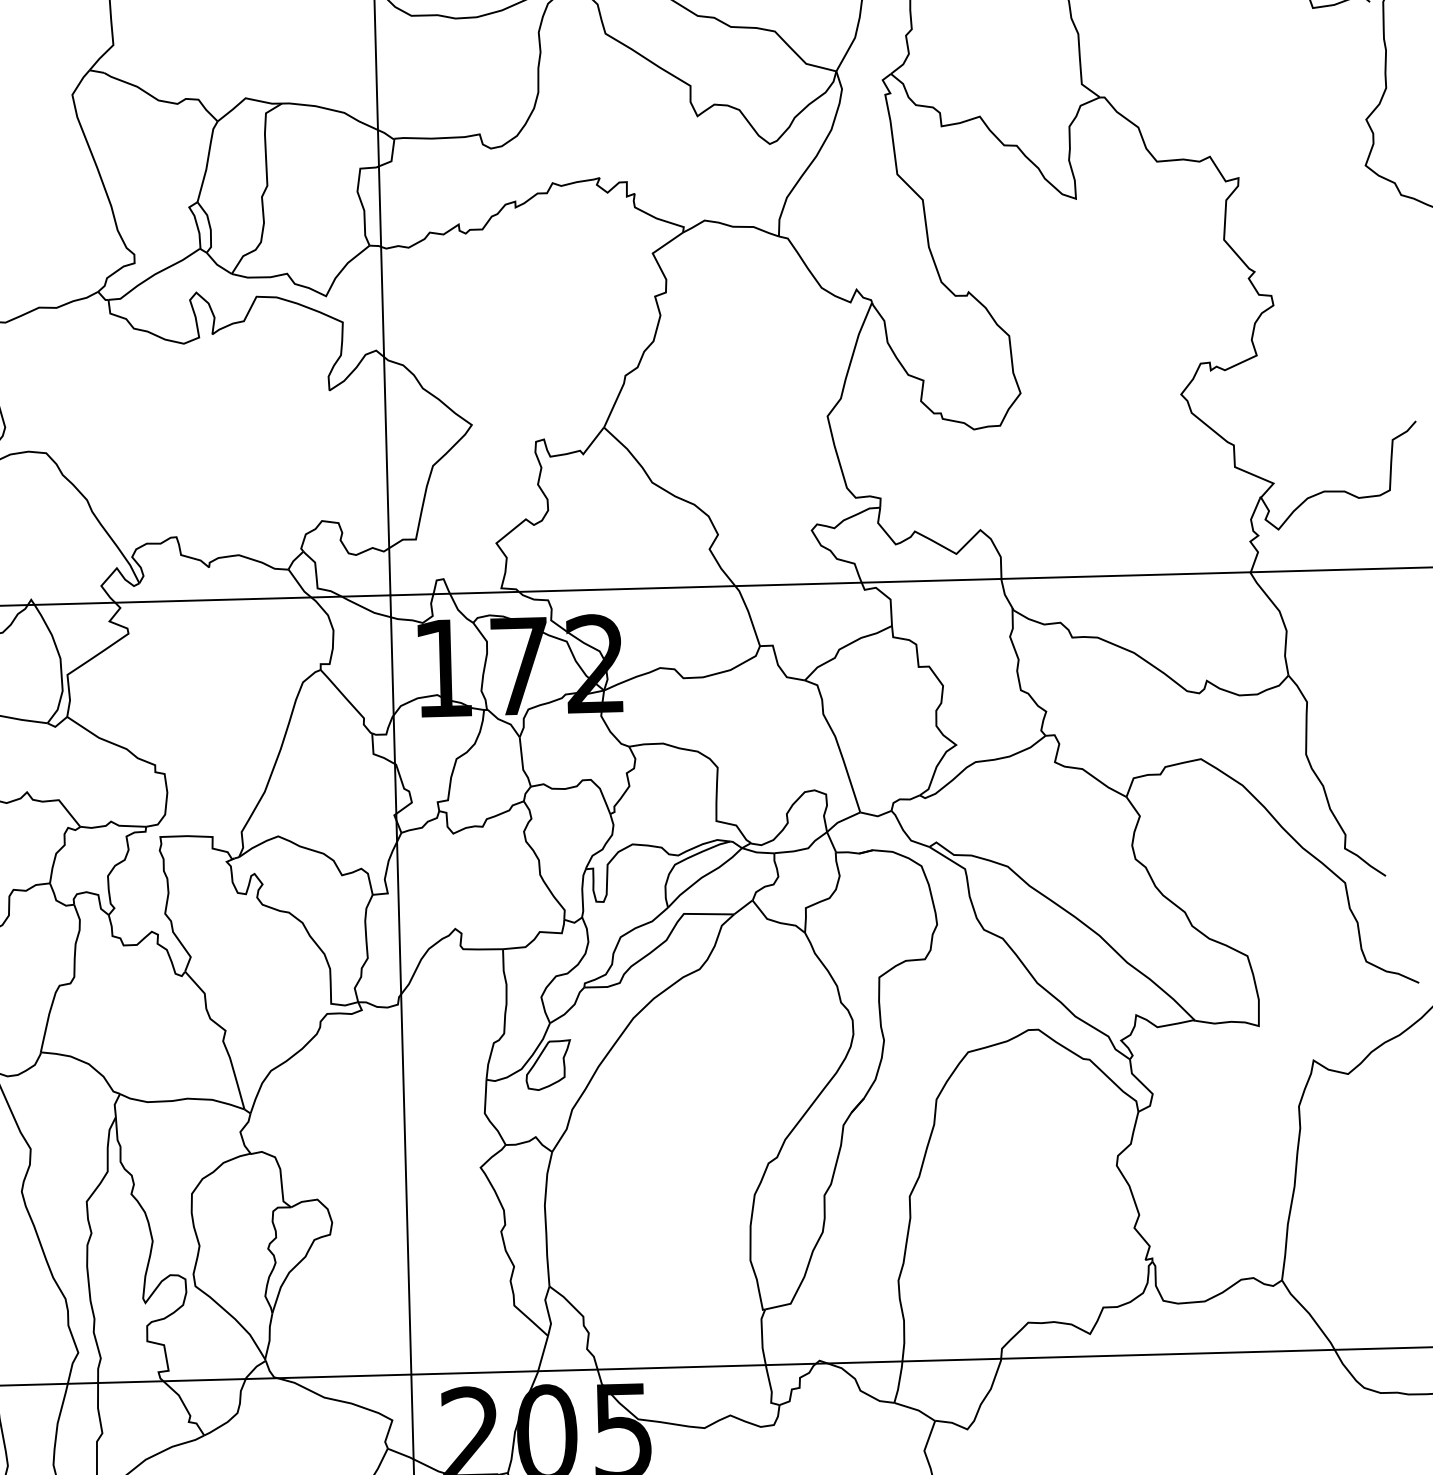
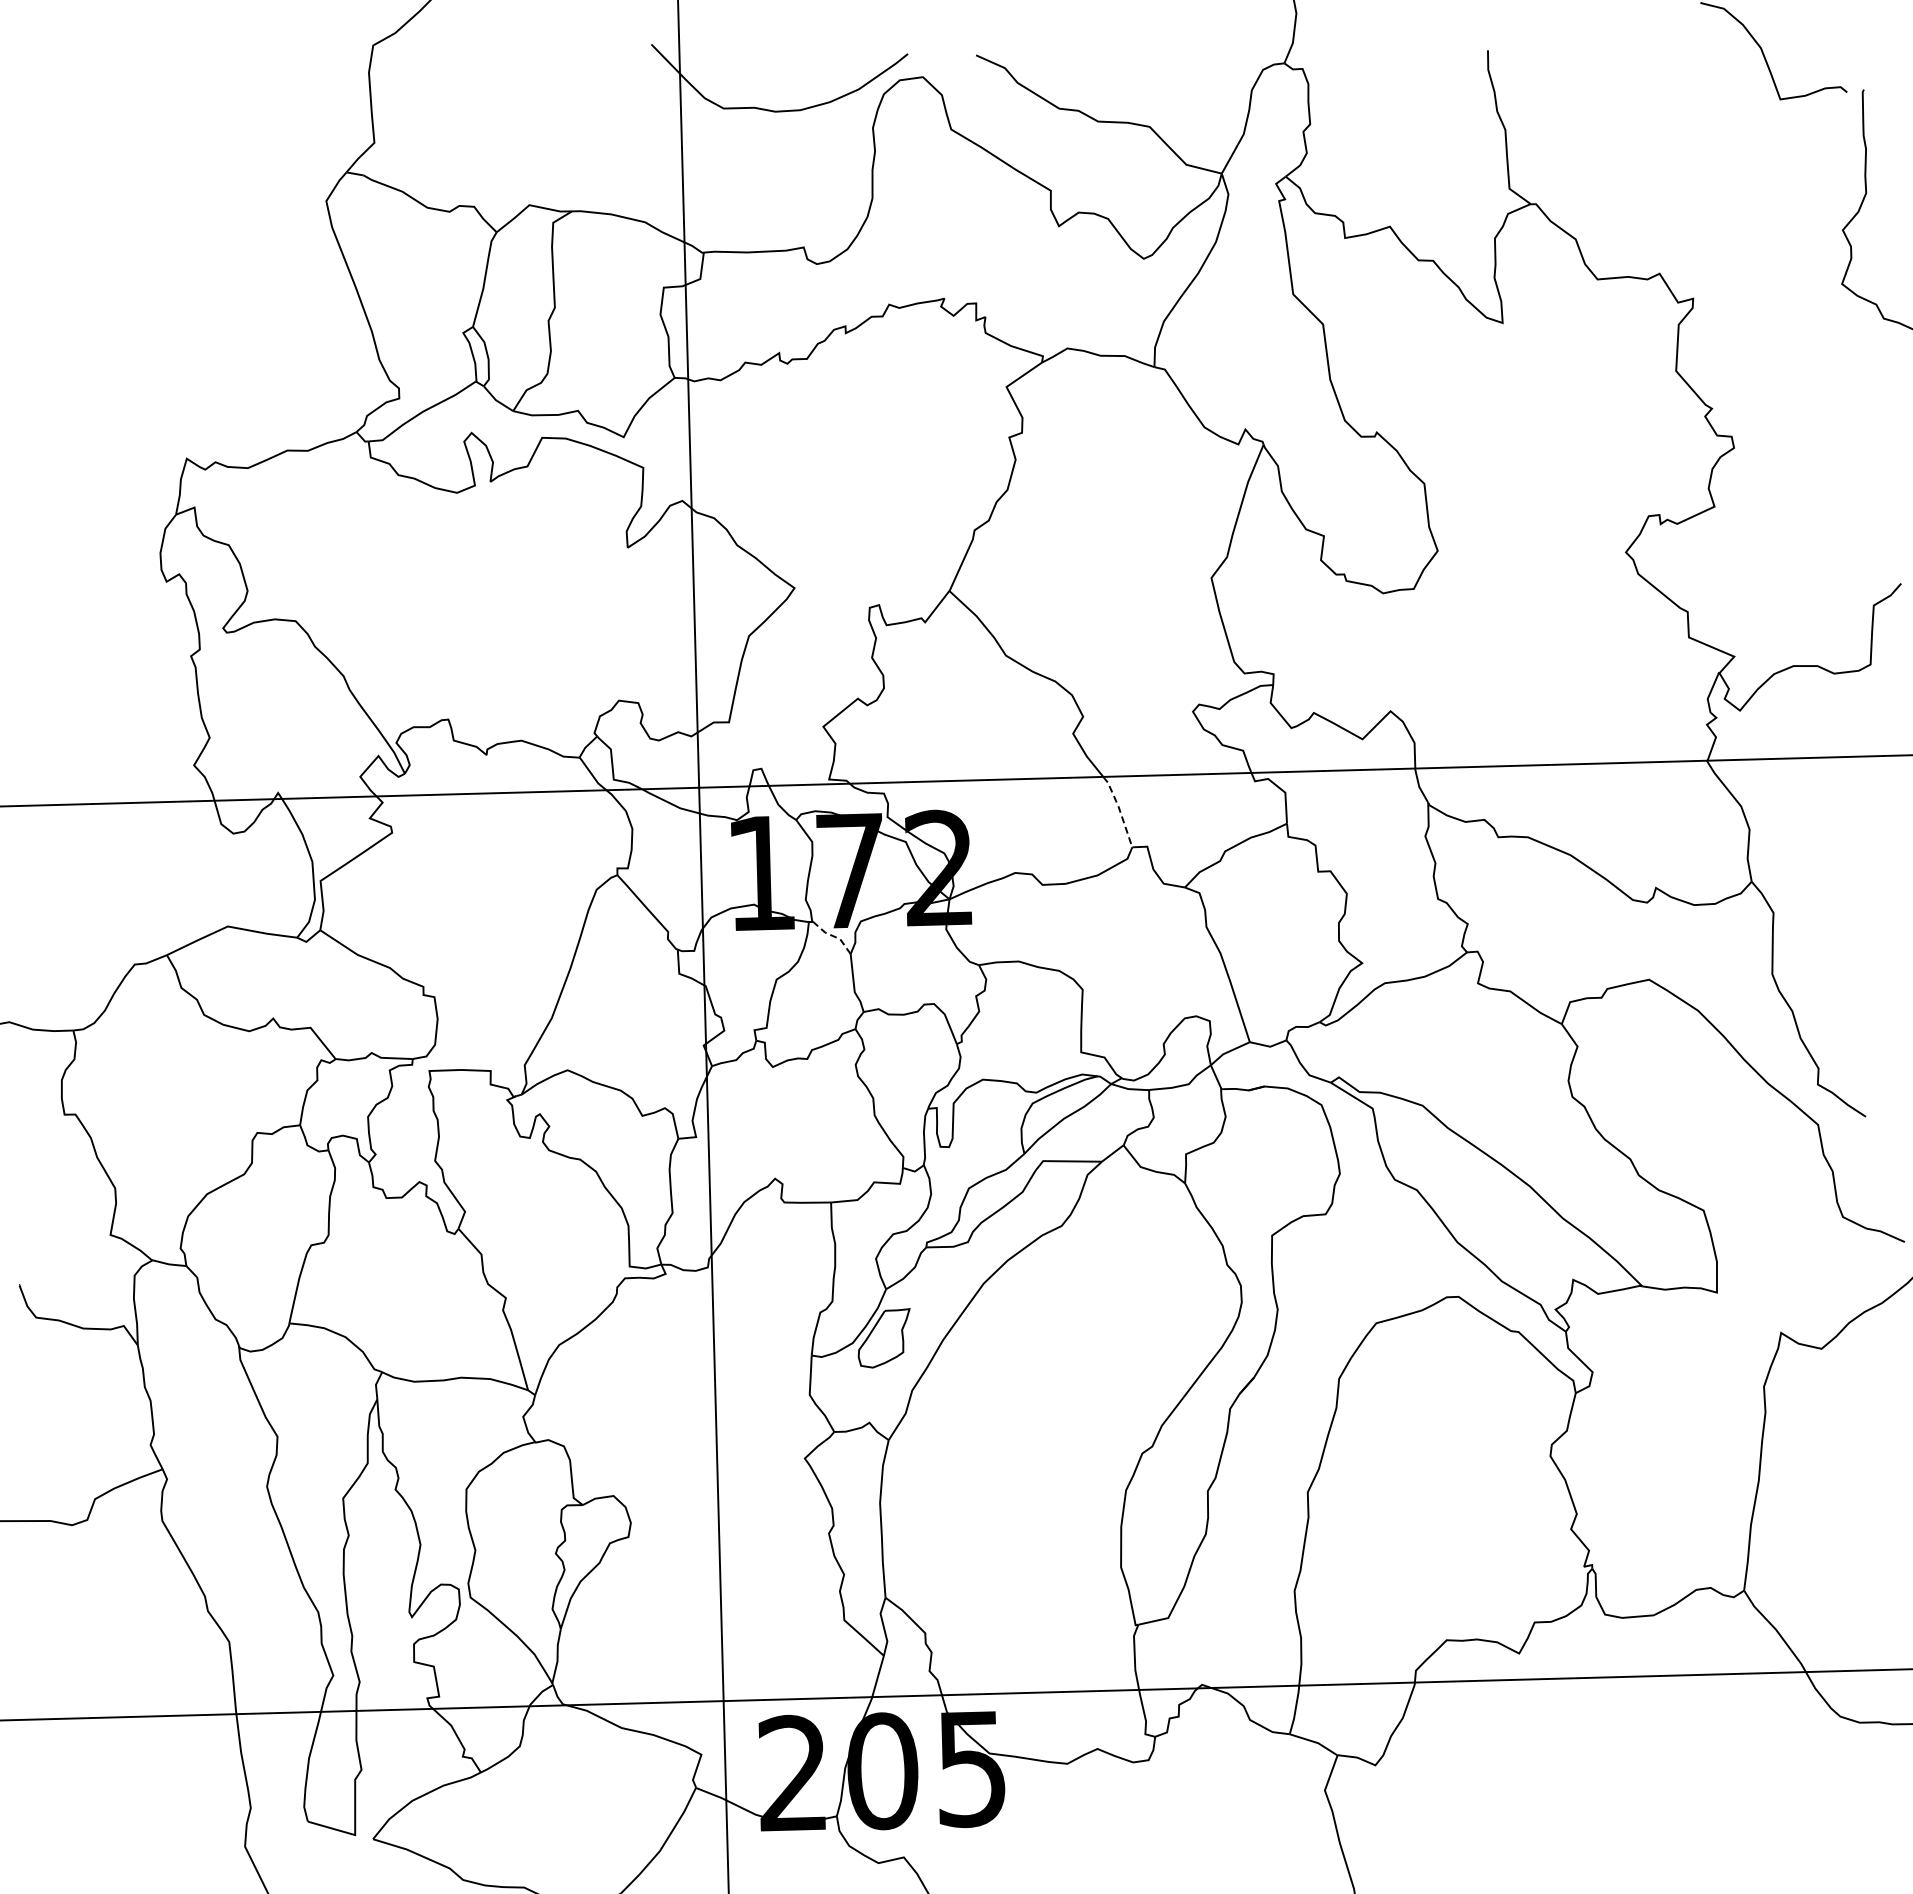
line: (749, 614) -> (1119, 810), solid -> dashed
line: (505, 722) -> (833, 936), solid -> dashed

